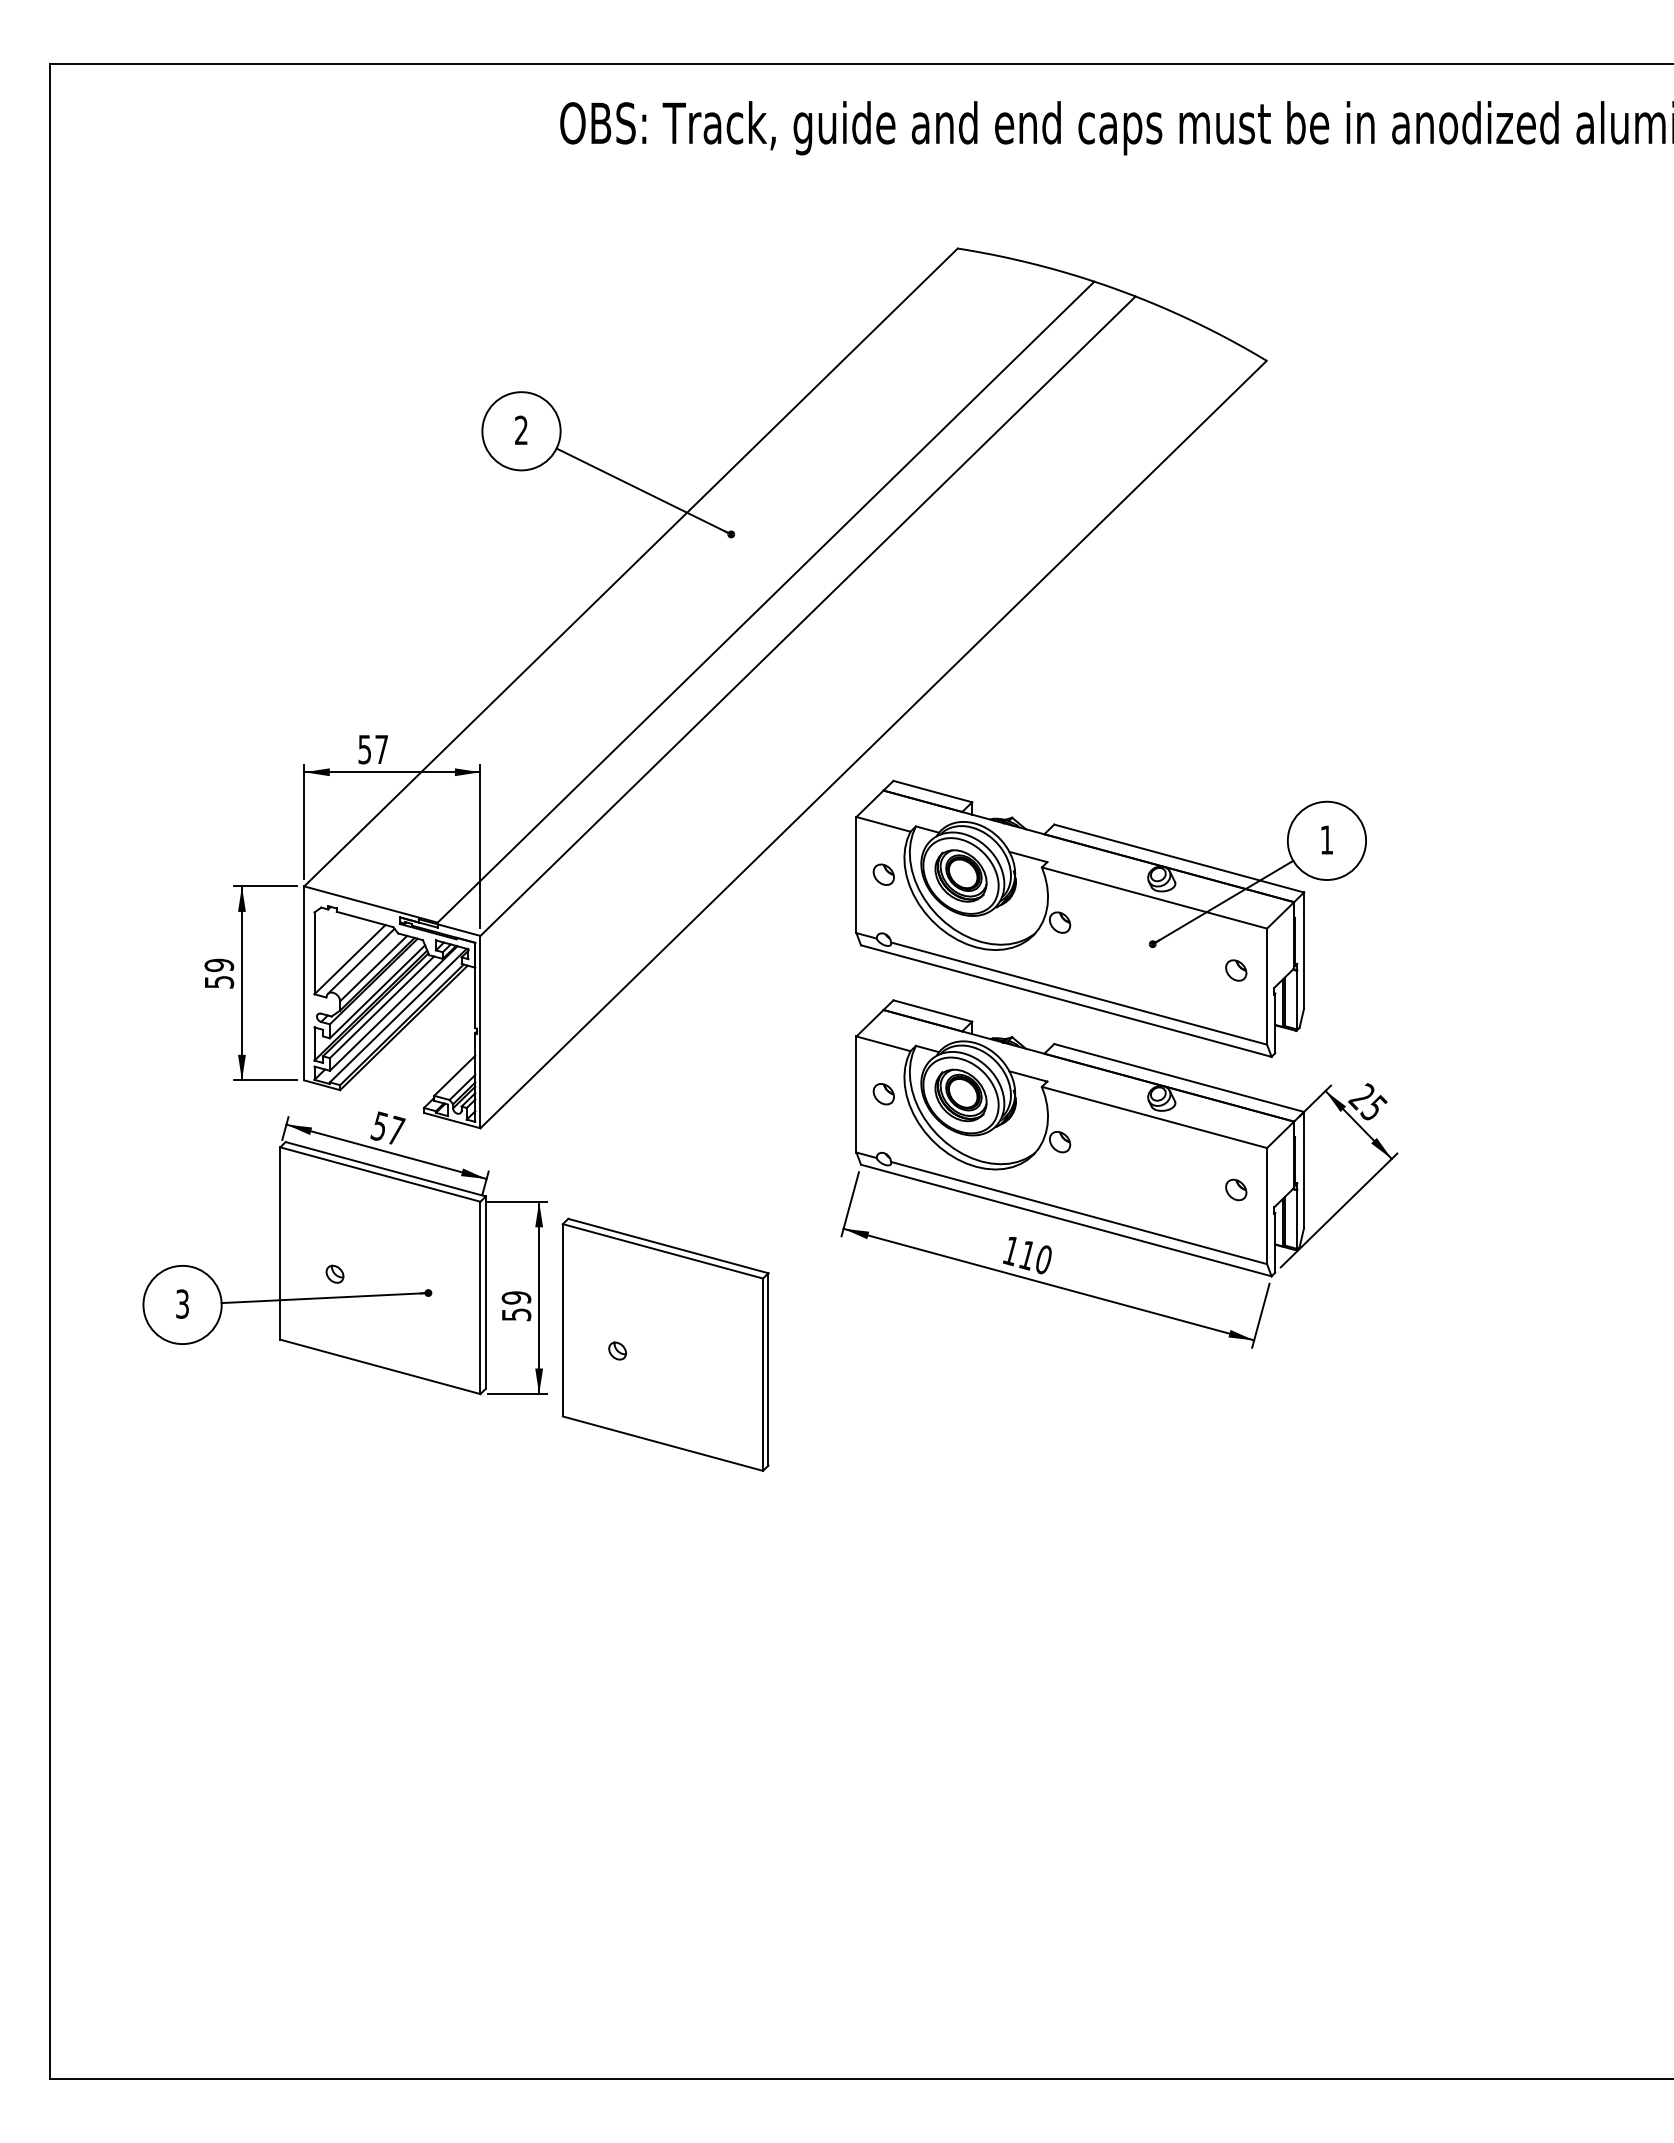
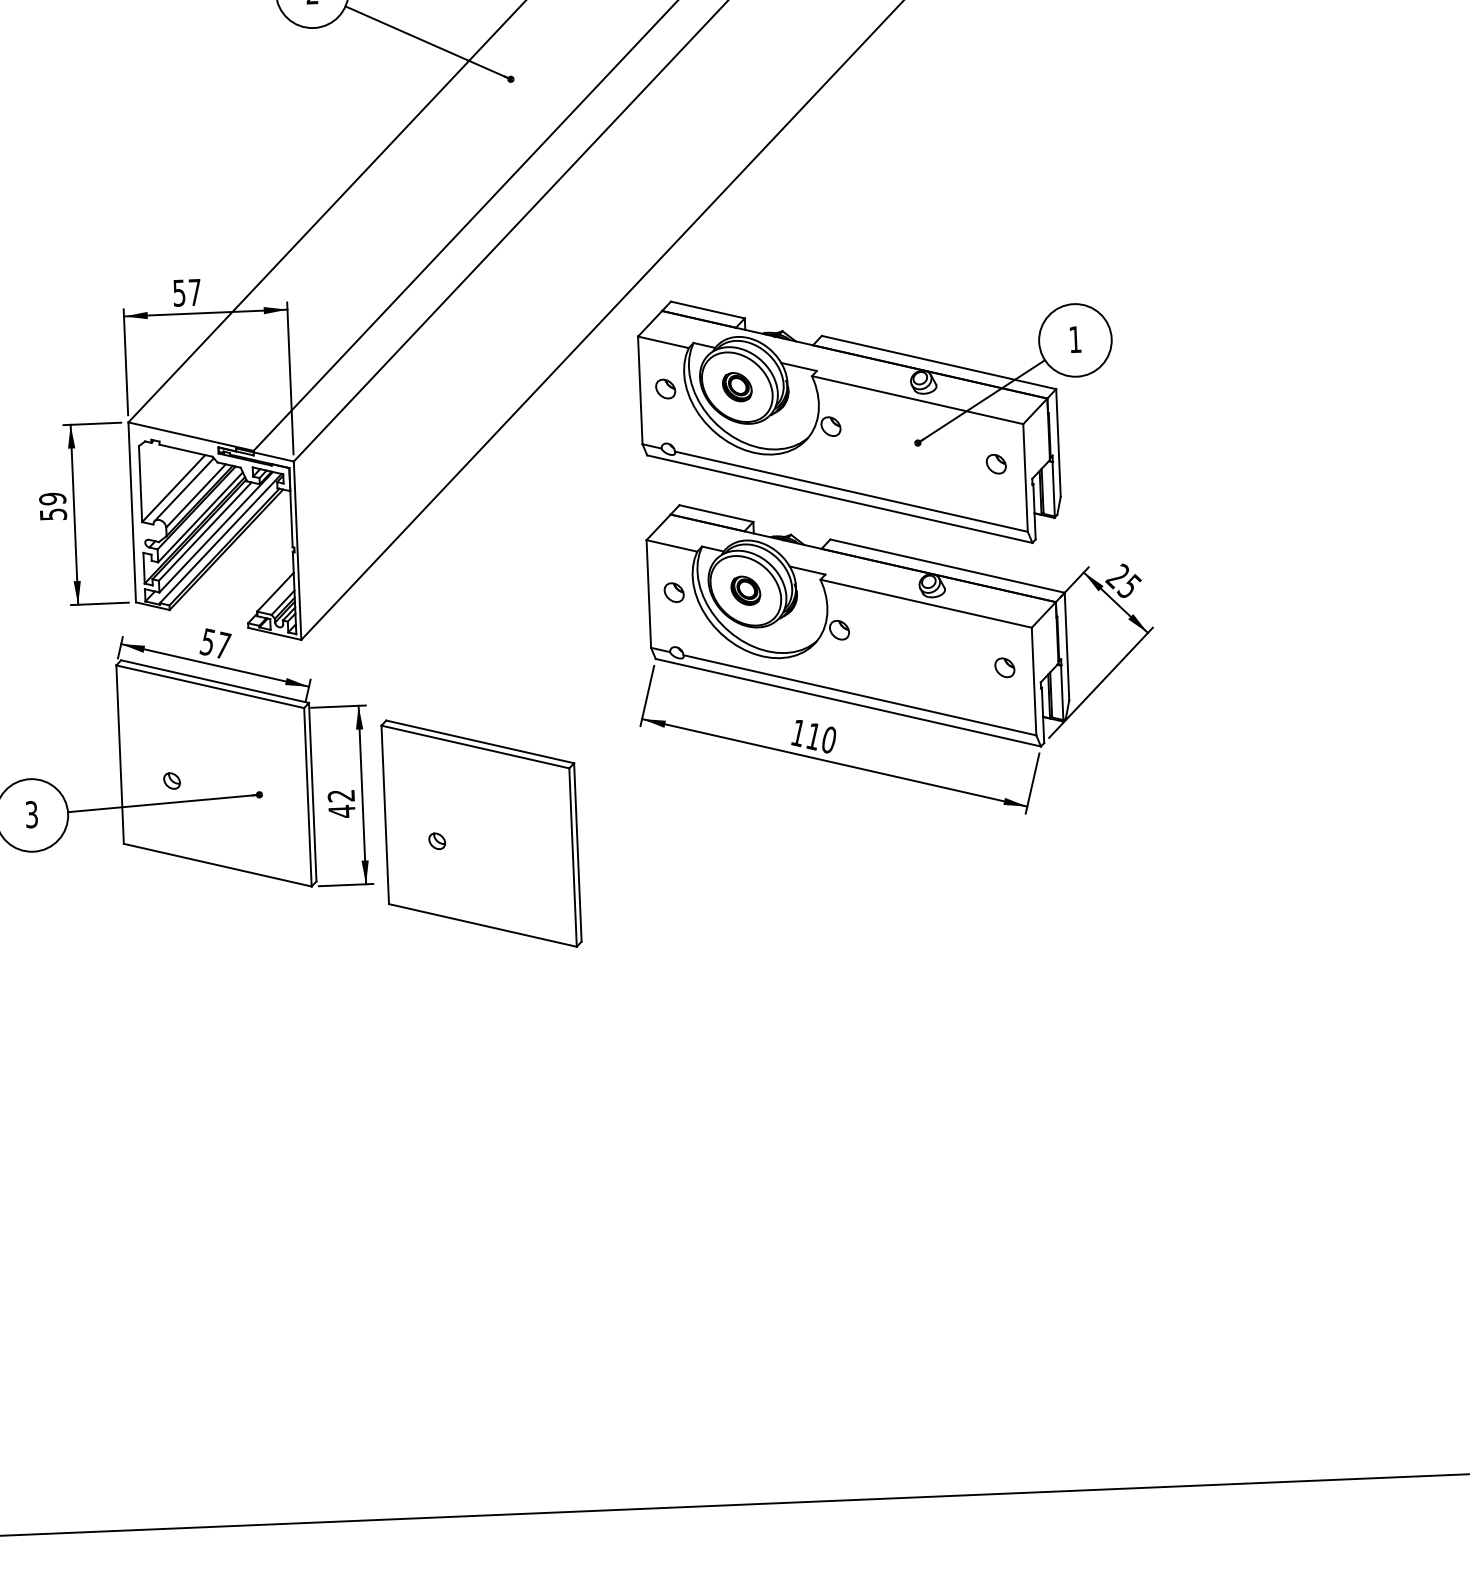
part: (960, 875) -> (736, 386), size x0.6
part: (960, 1095) -> (745, 590), size x0.6
text: (516, 1306) -> (341, 803), 59 -> 42

